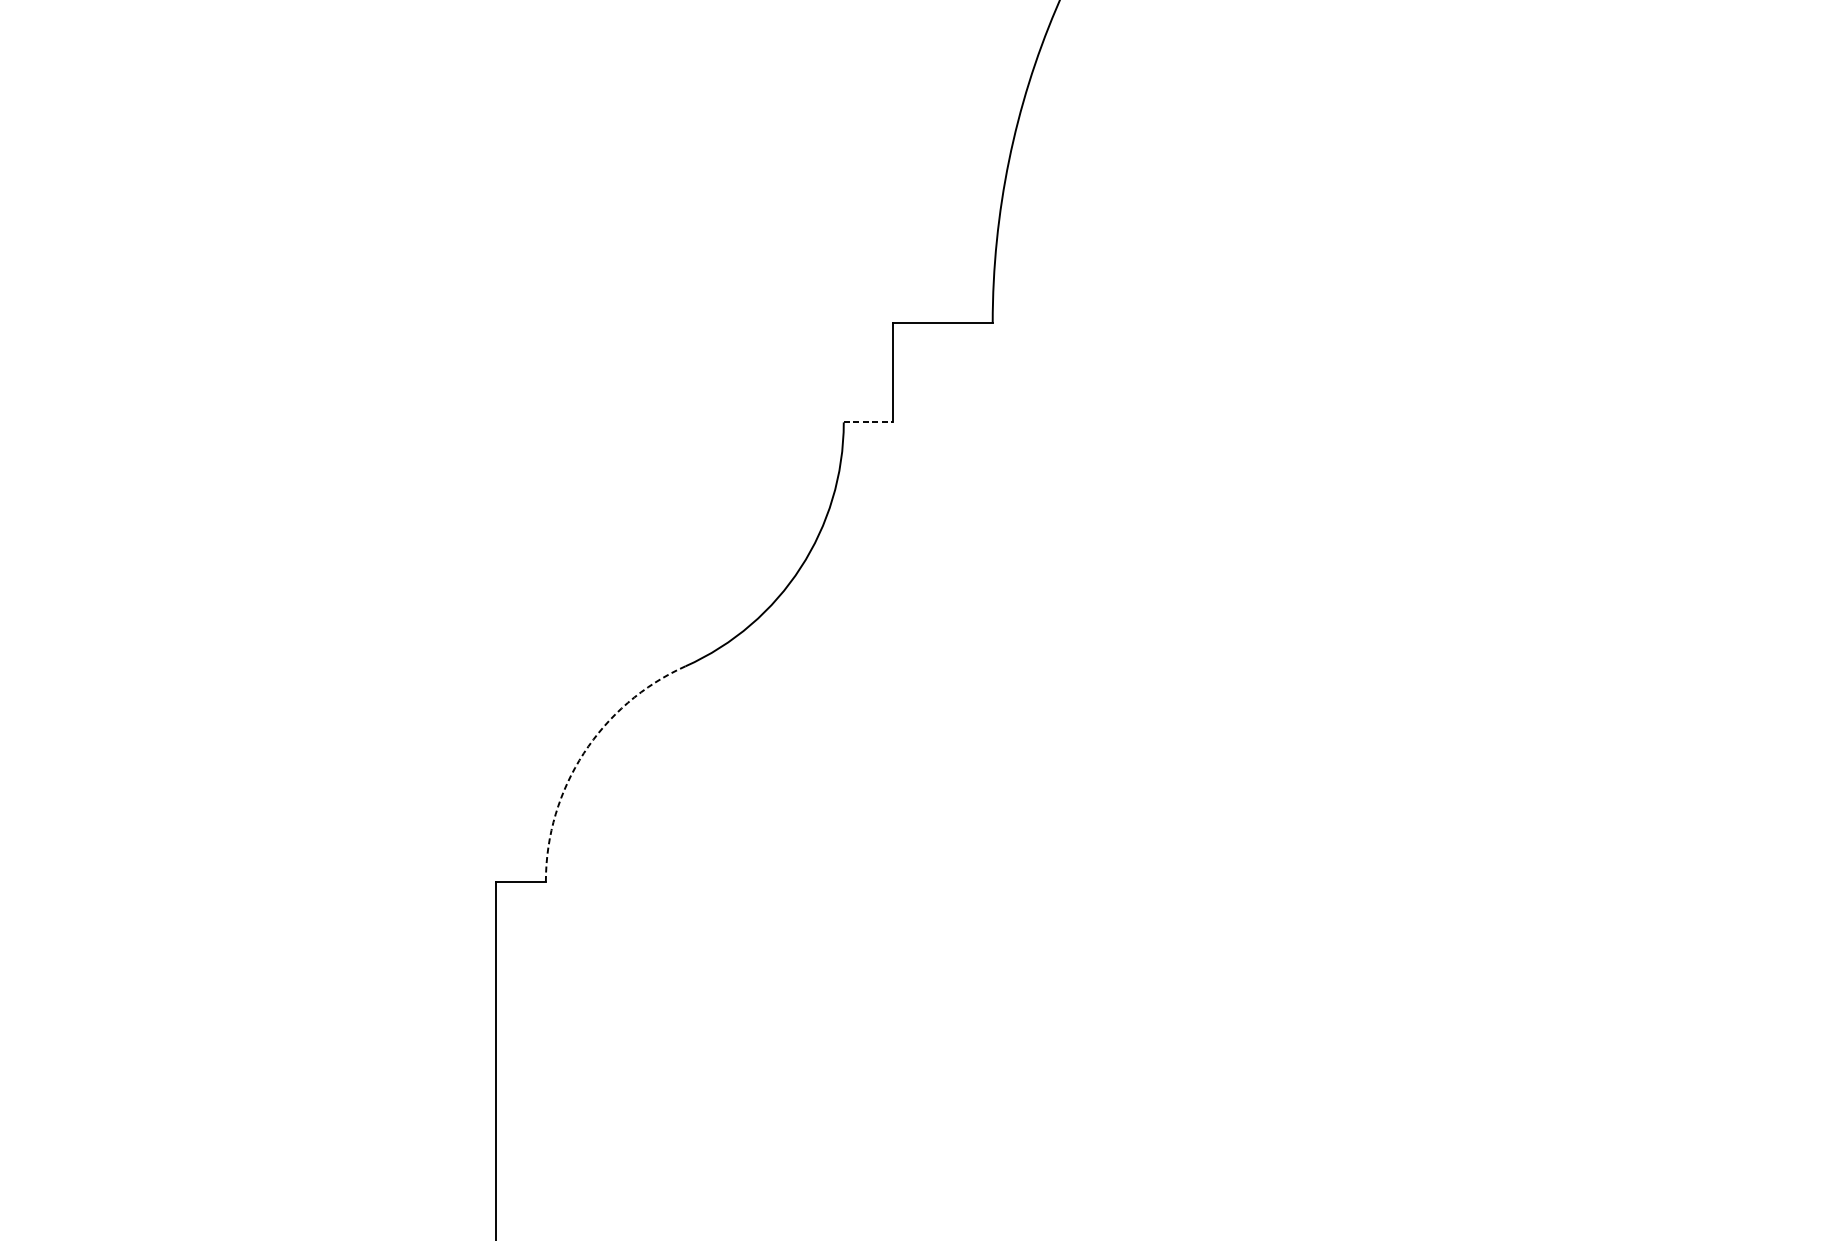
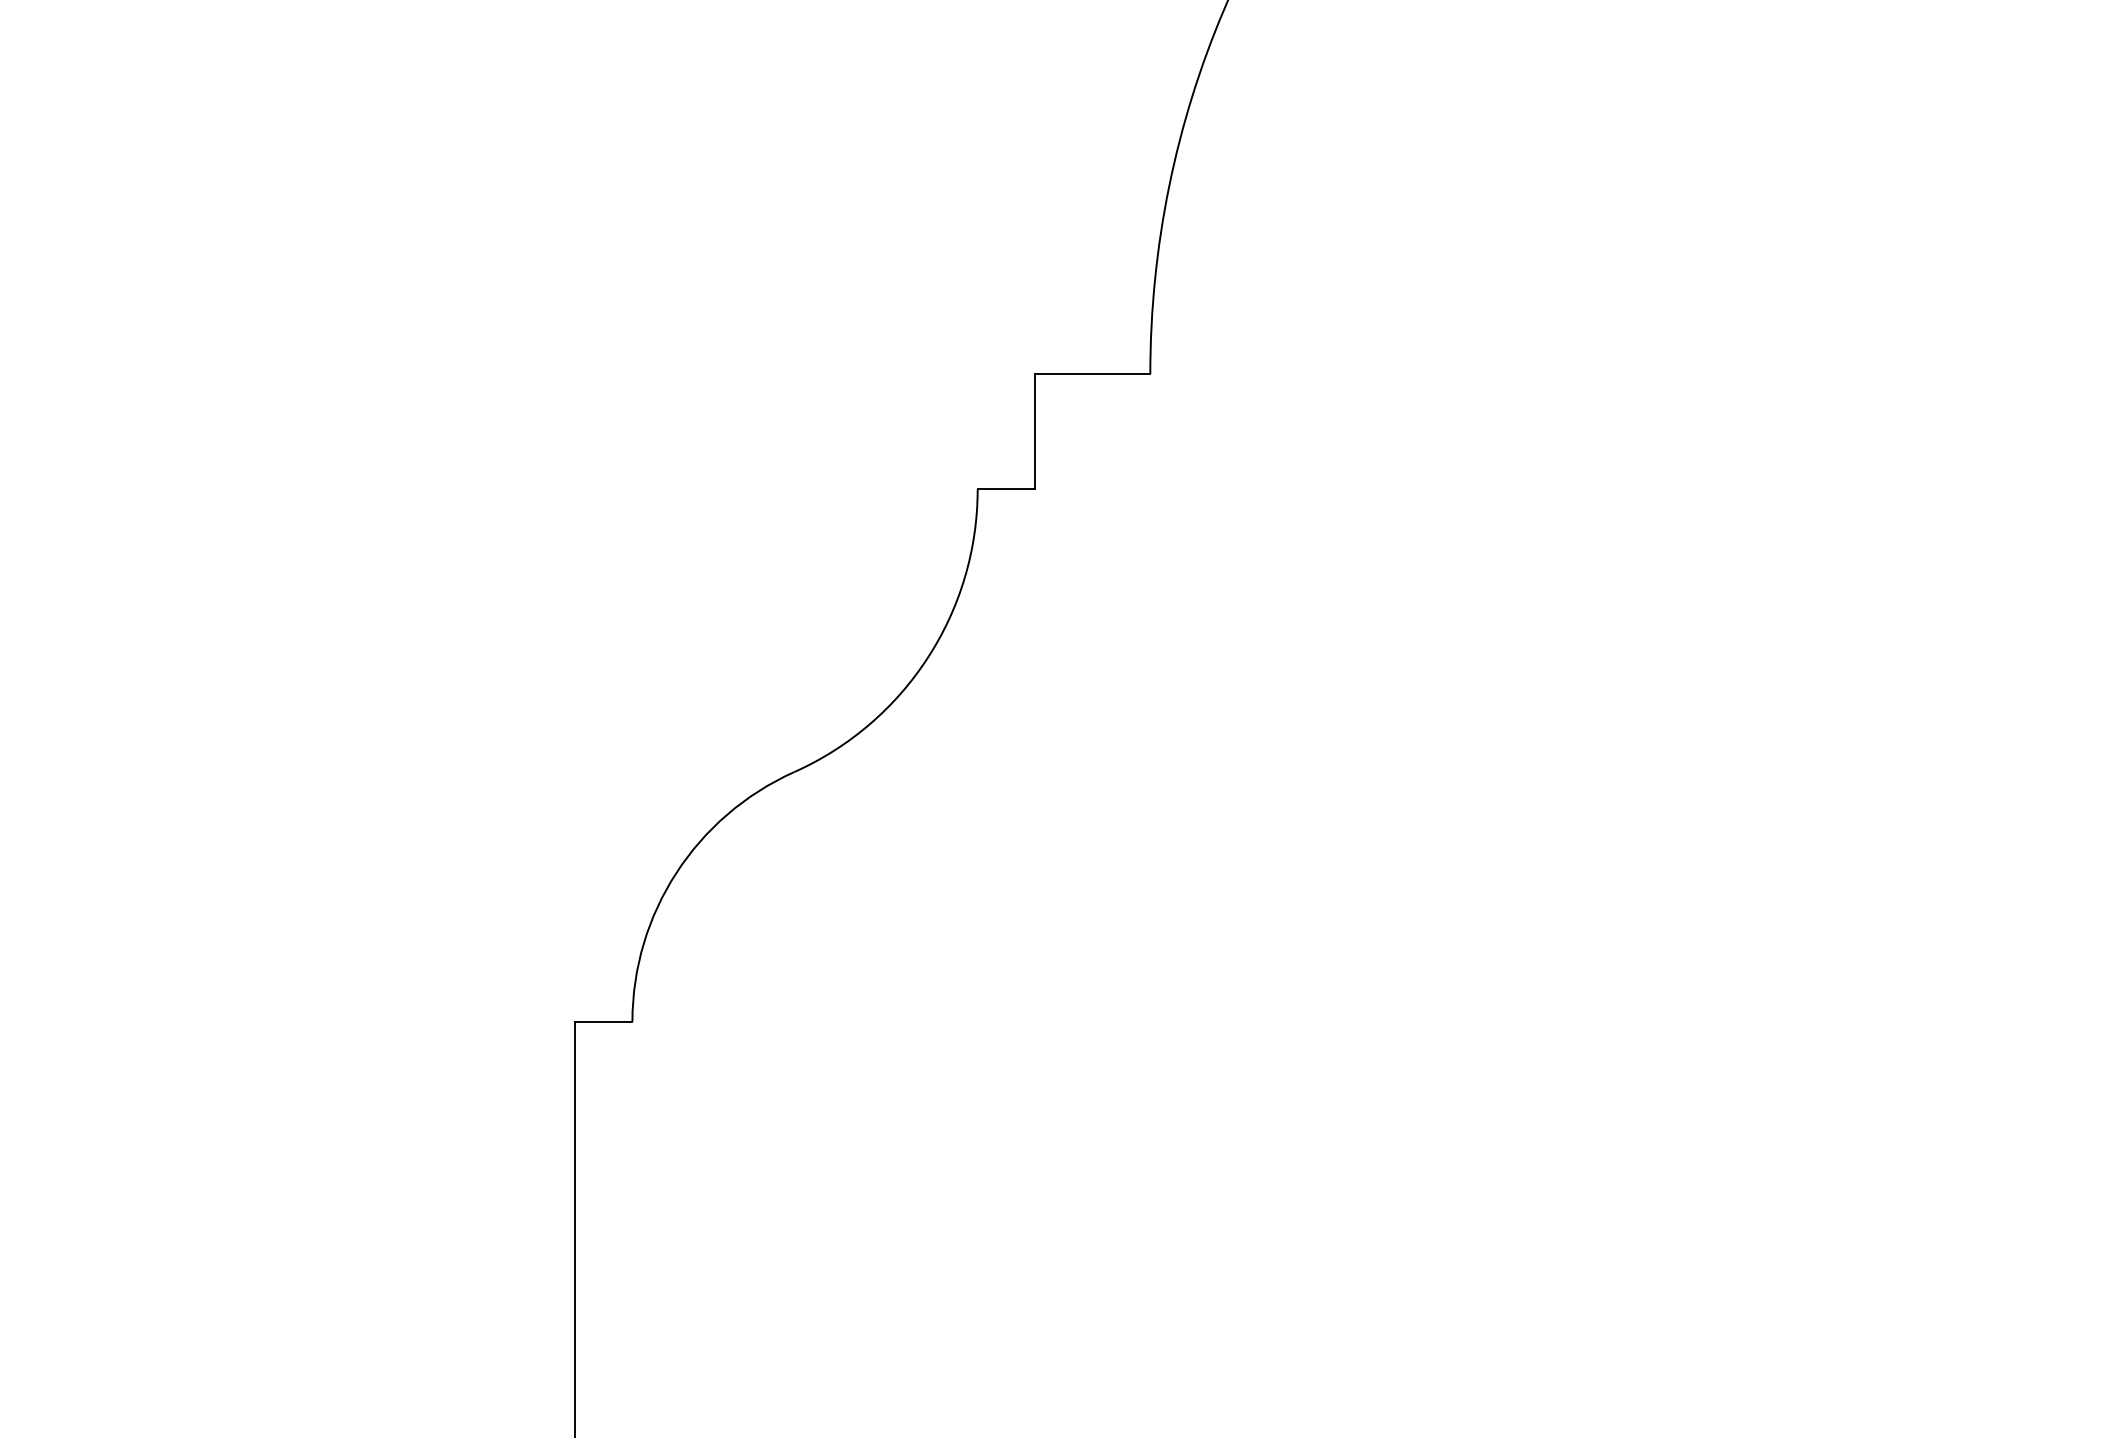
line: (868, 422) -> (1006, 489), dashed -> solid
arc: (583, 752) -> (676, 872), dashed -> solid

